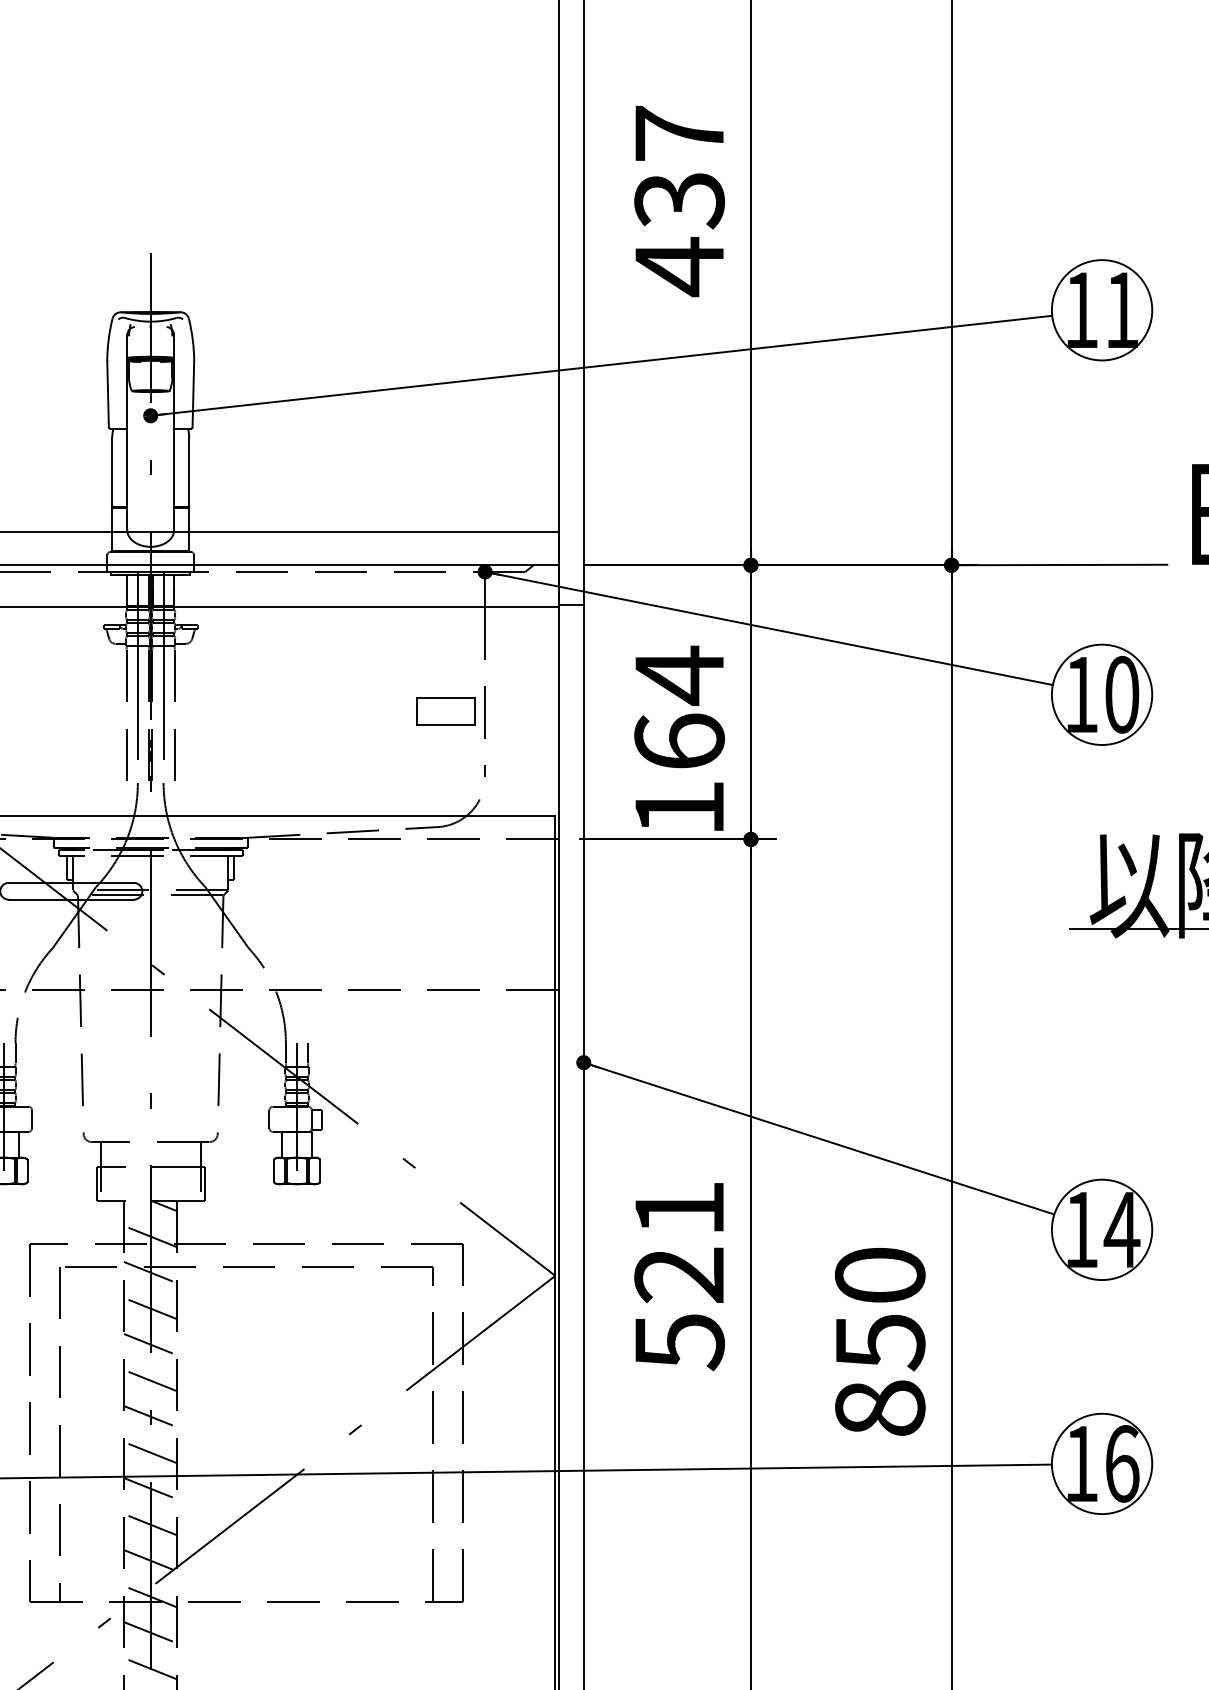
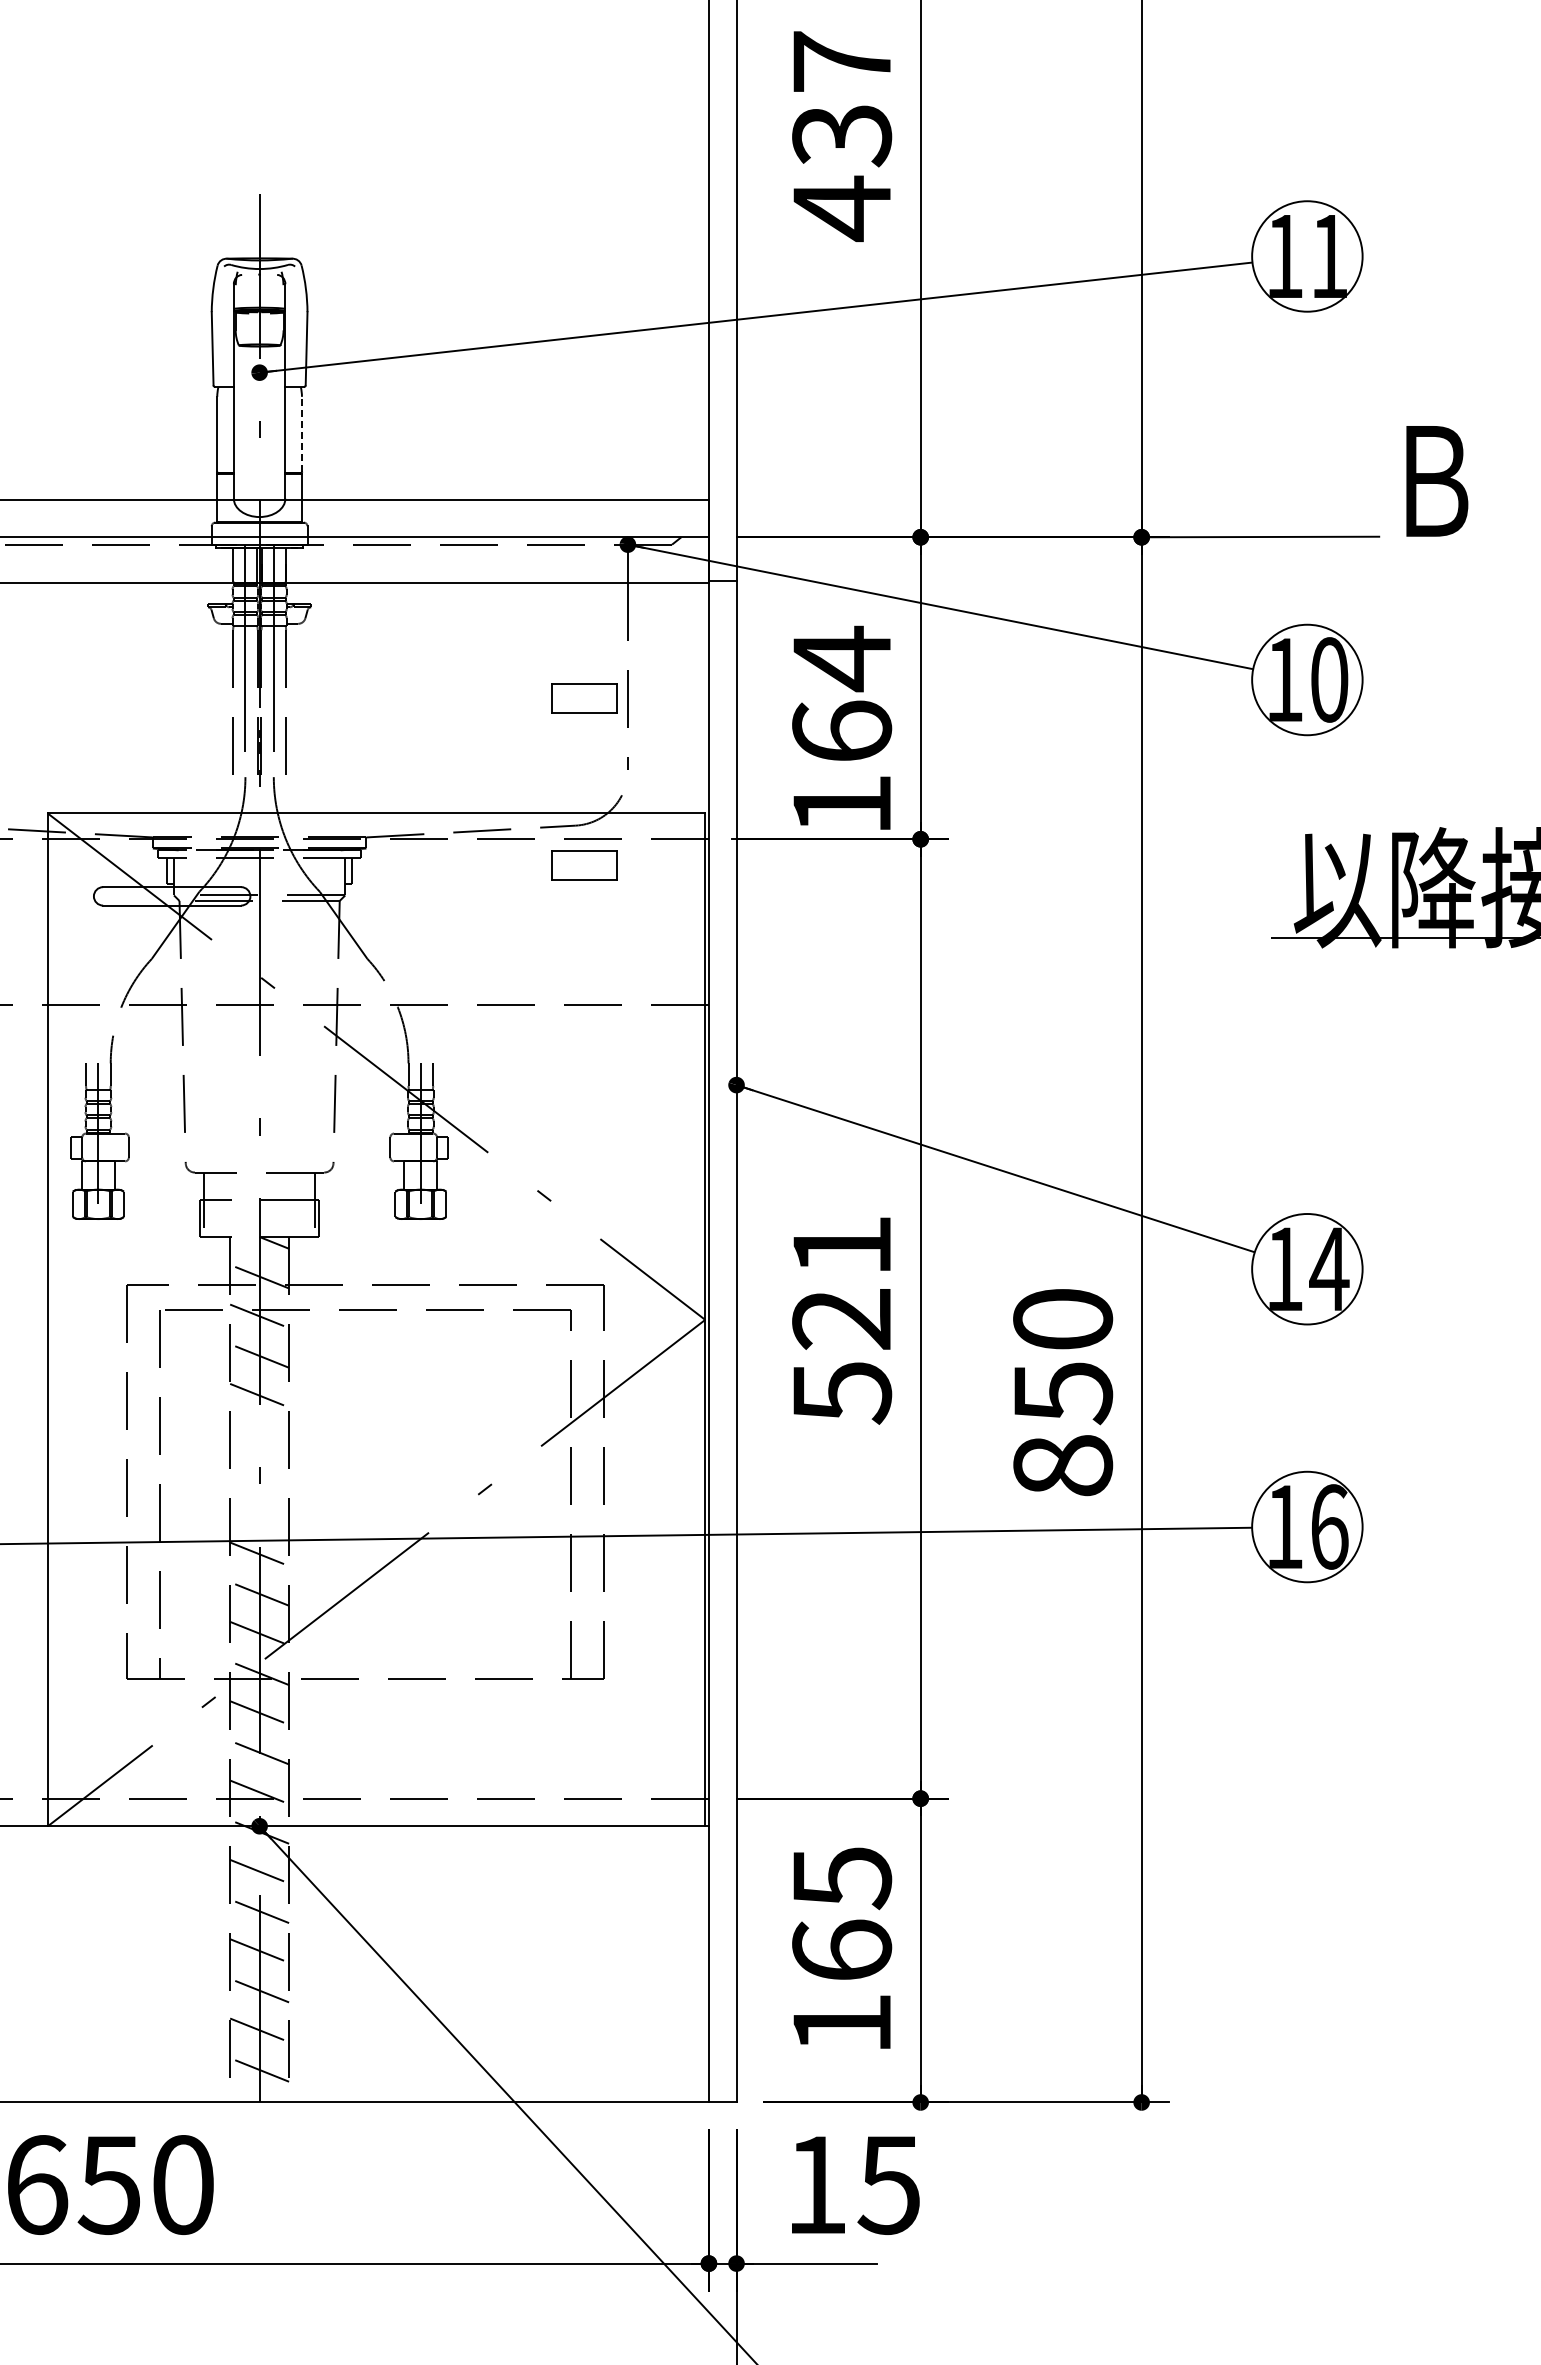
line: (188, 471) -> (301, 434), solid -> dashed
part: (445, 863) -> (584, 865), added
line: (150, 1380) -> (259, 1435), removed
line: (150, 1416) -> (259, 1474), removed
line: (150, 1452) -> (259, 1514), removed

